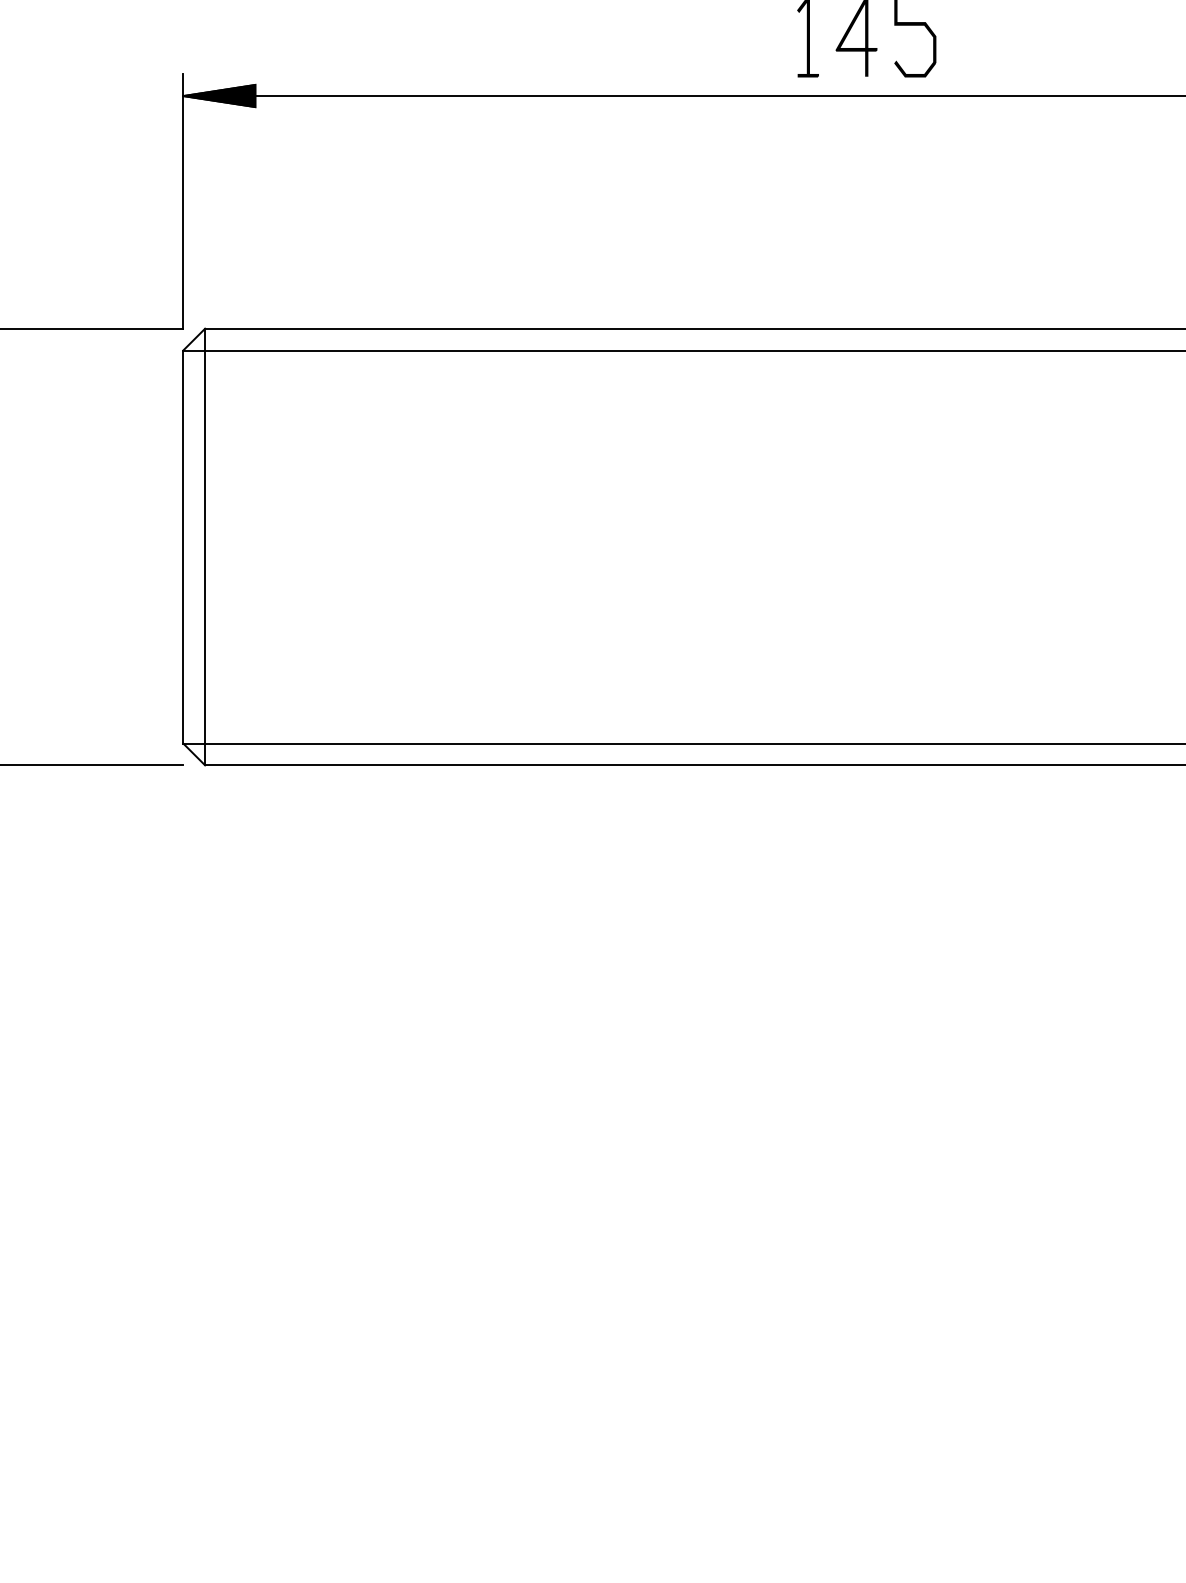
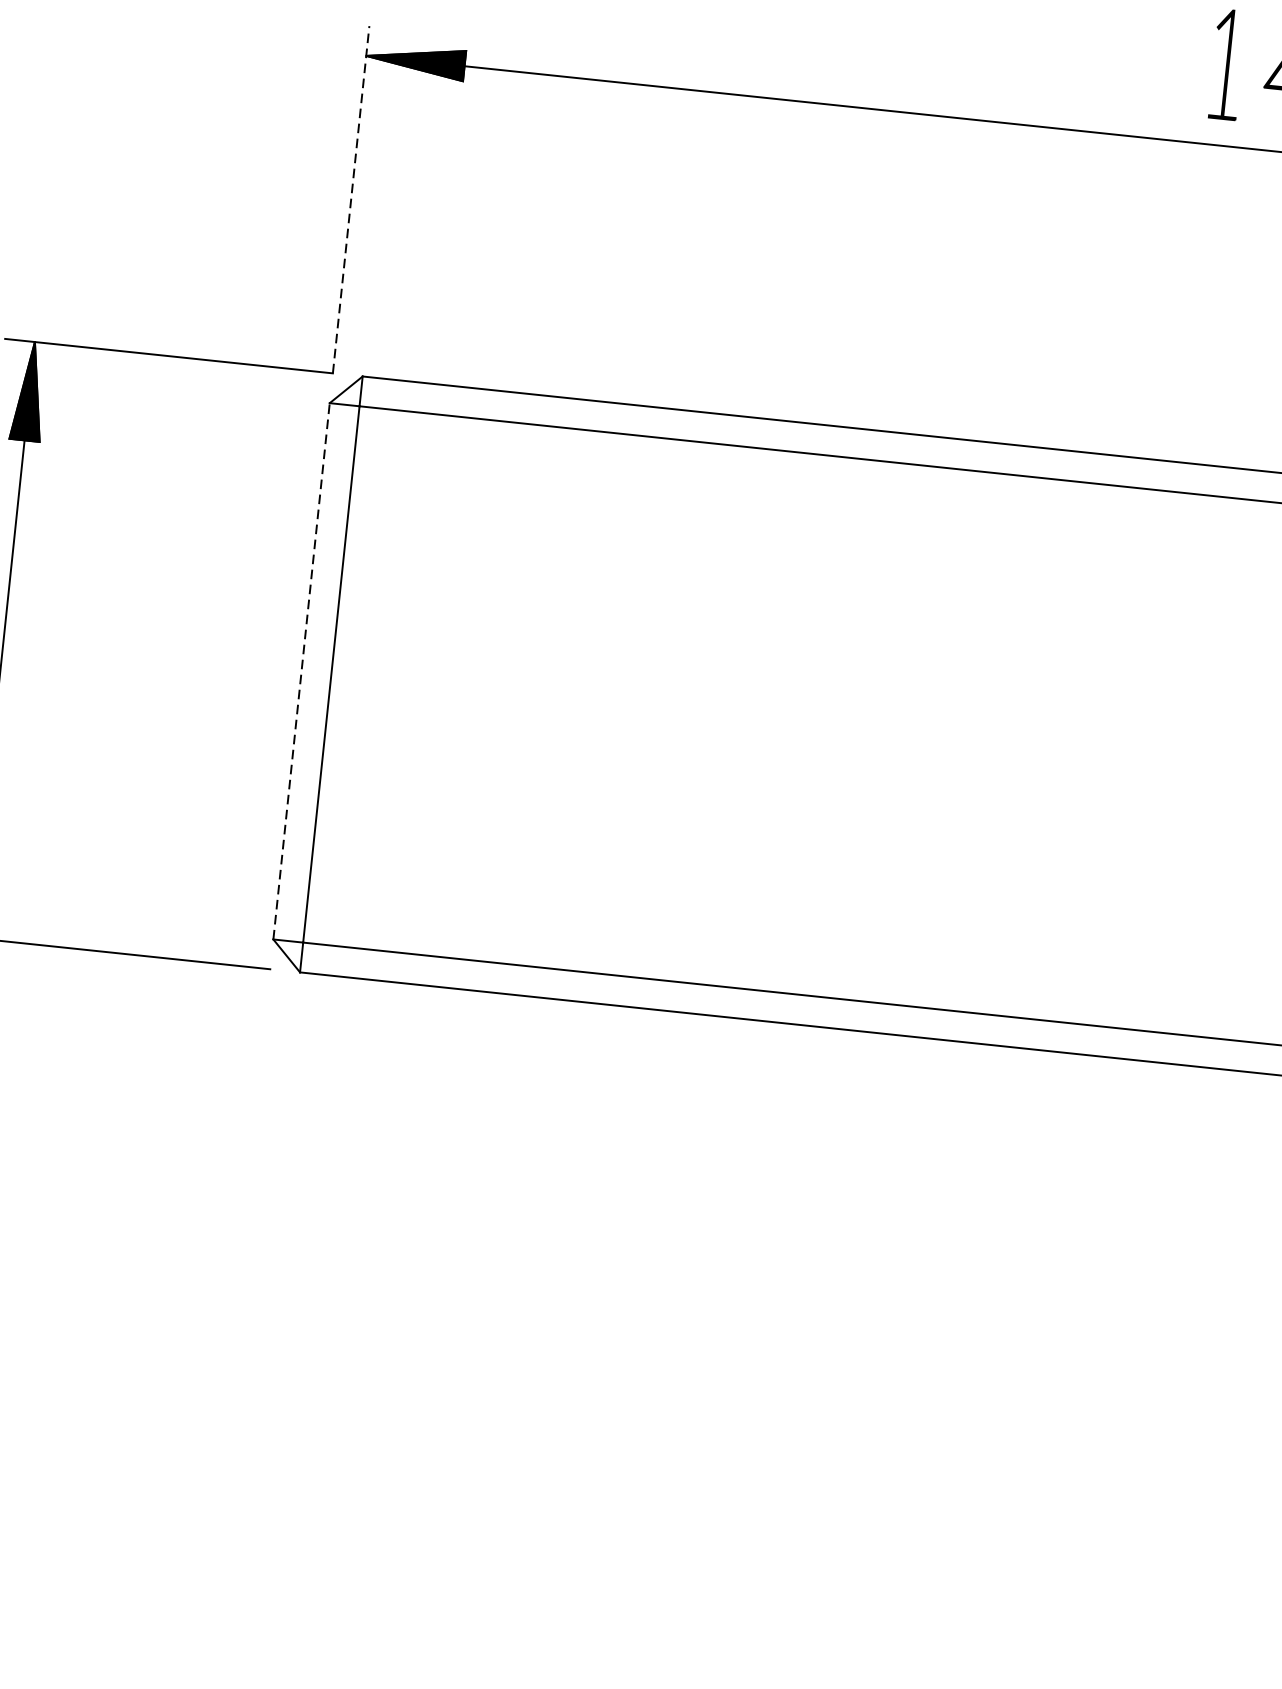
line: (183, 200) -> (351, 198), solid -> dashed
line: (183, 546) -> (301, 670), solid -> dashed

